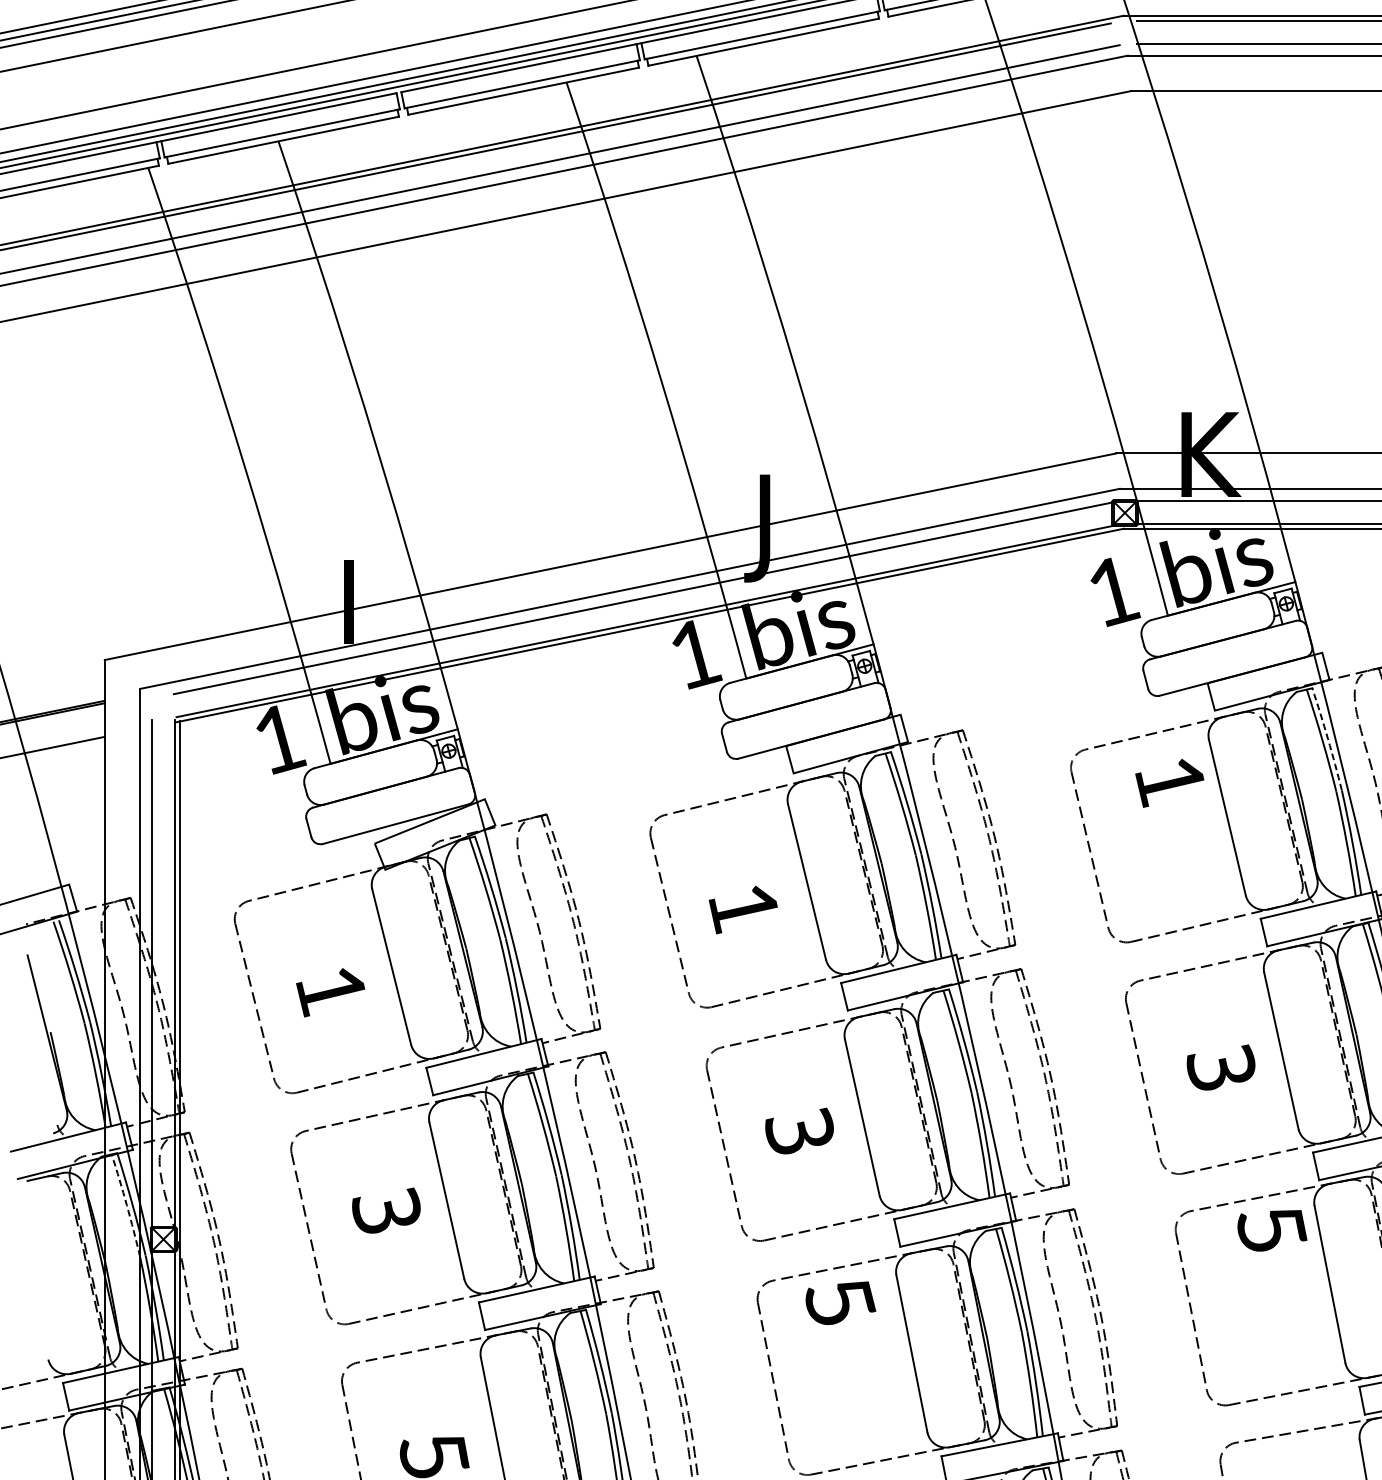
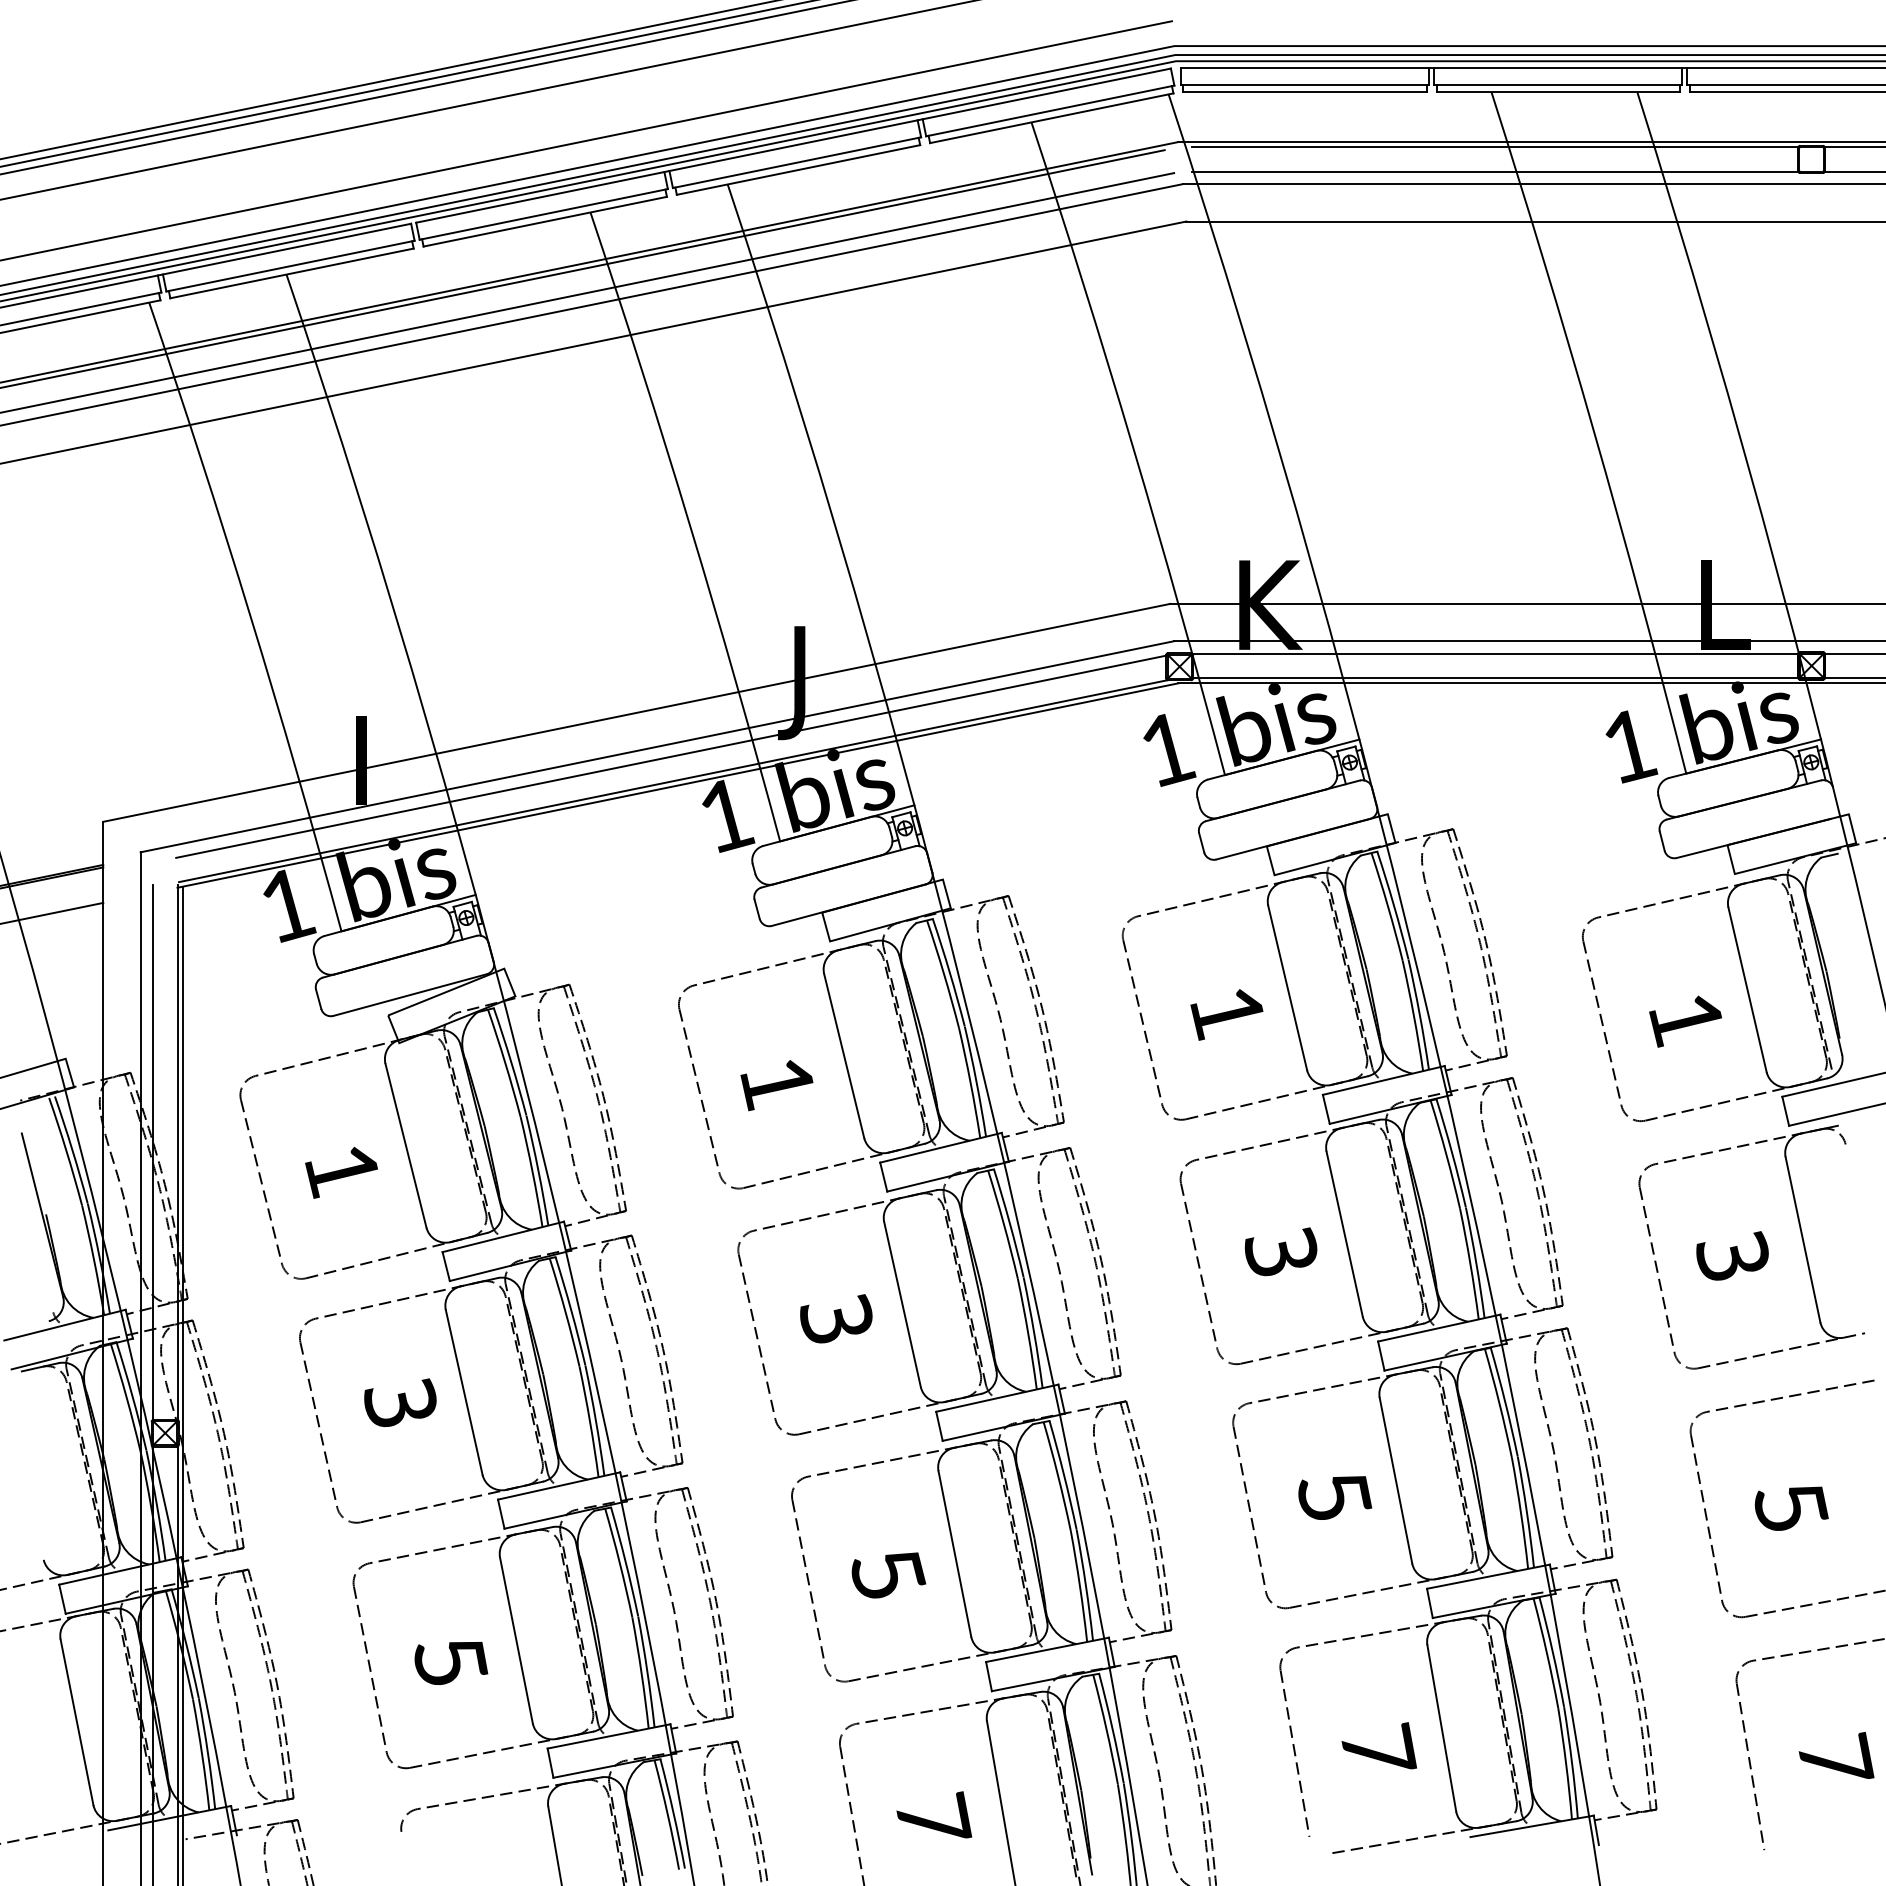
arc: (1327, 739) -> (1393, 905), dashed -> solid
text: (1169, 782) -> (1226, 1014), moved
arc: (126, 1205) -> (126, 1397), dashed -> solid
text: (1272, 1230) -> (1335, 1497), moved
text: (840, 1303) -> (888, 1575), moved

